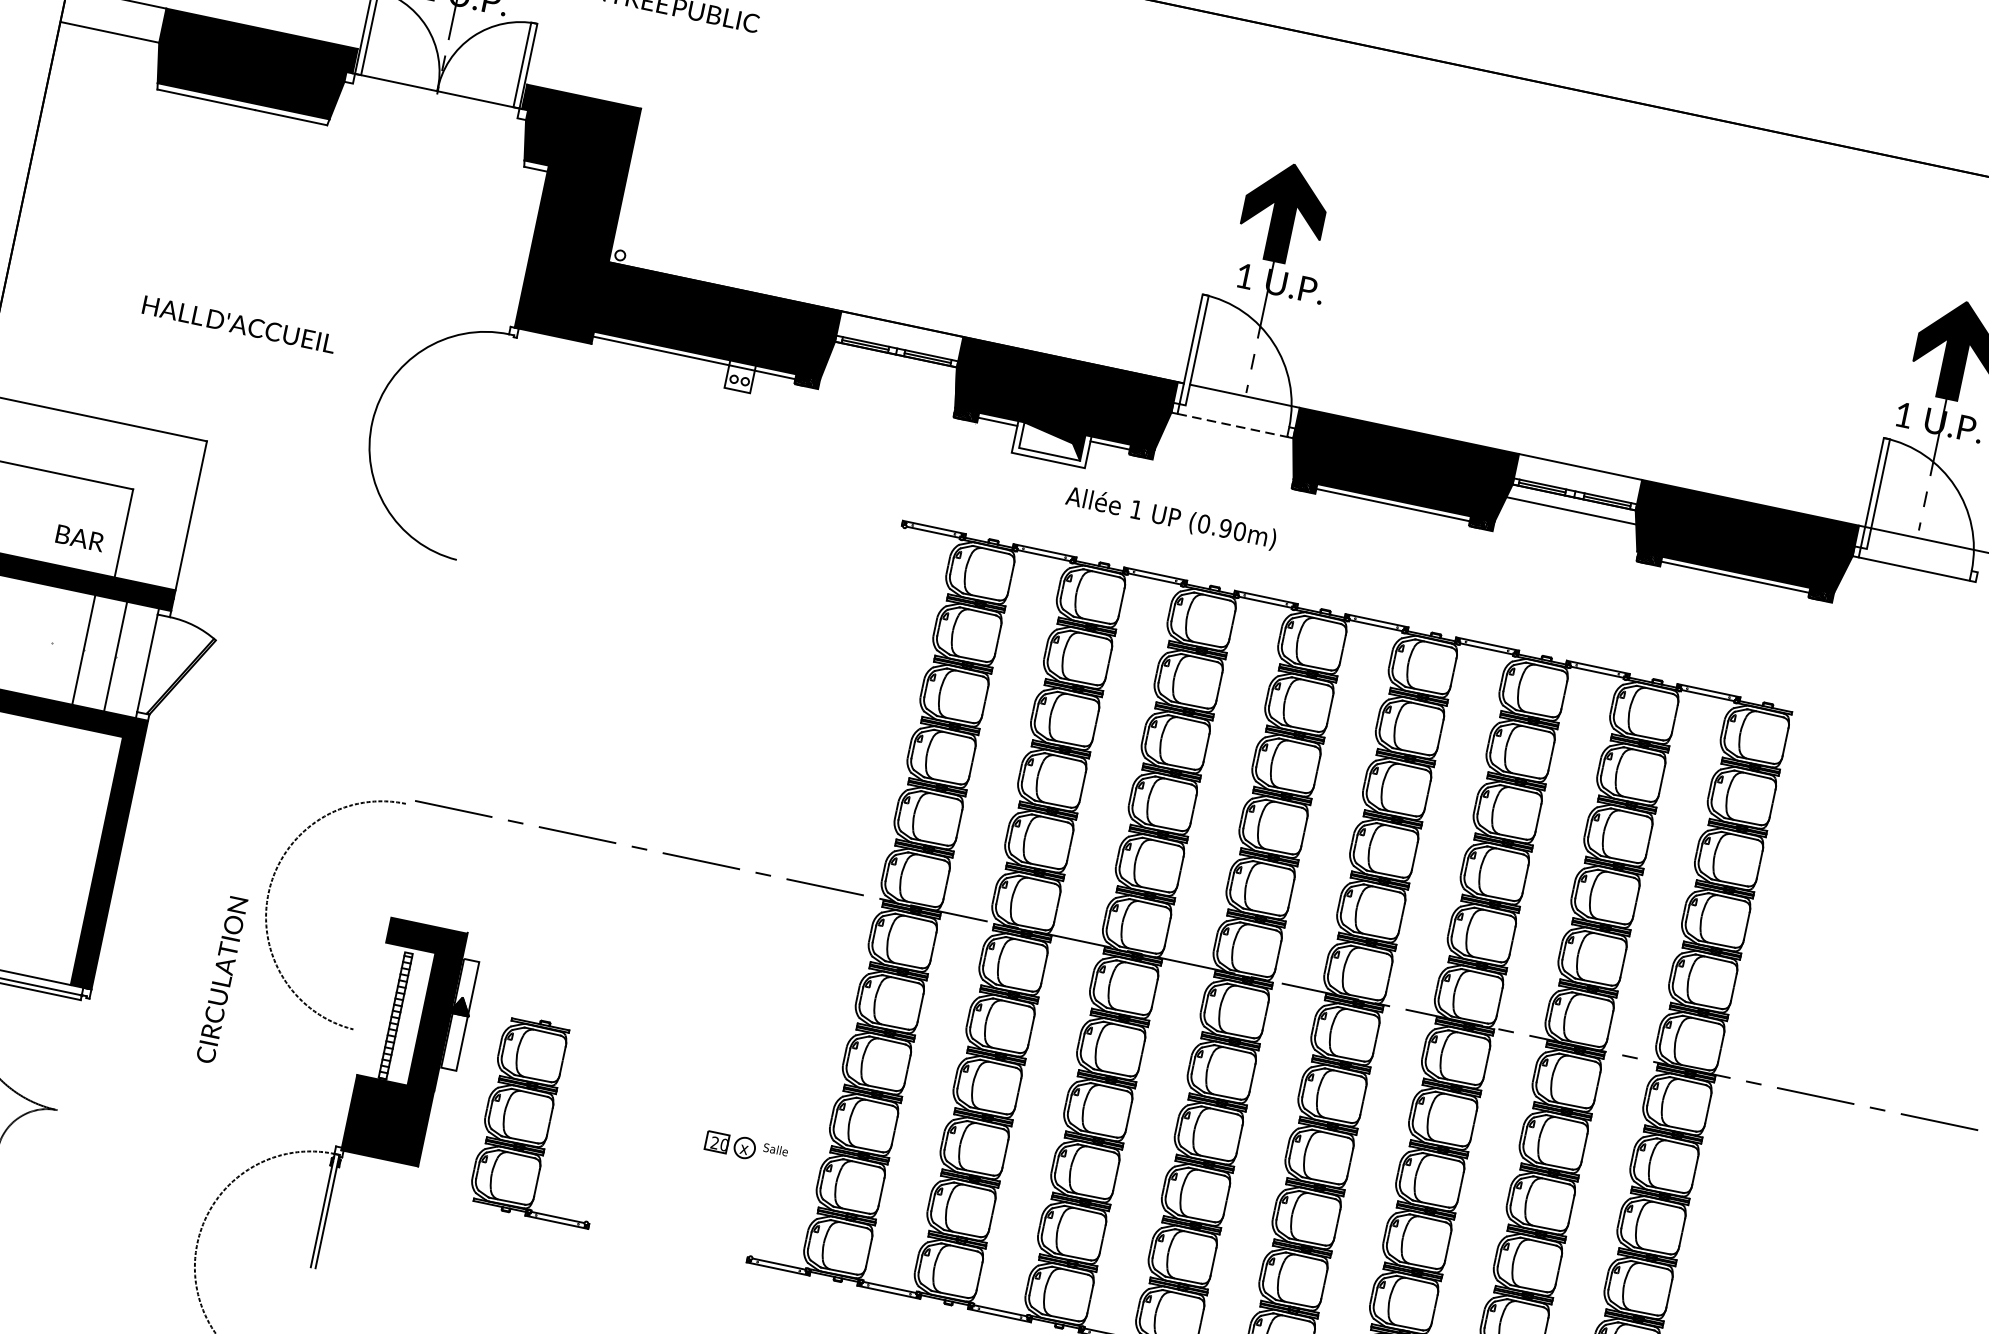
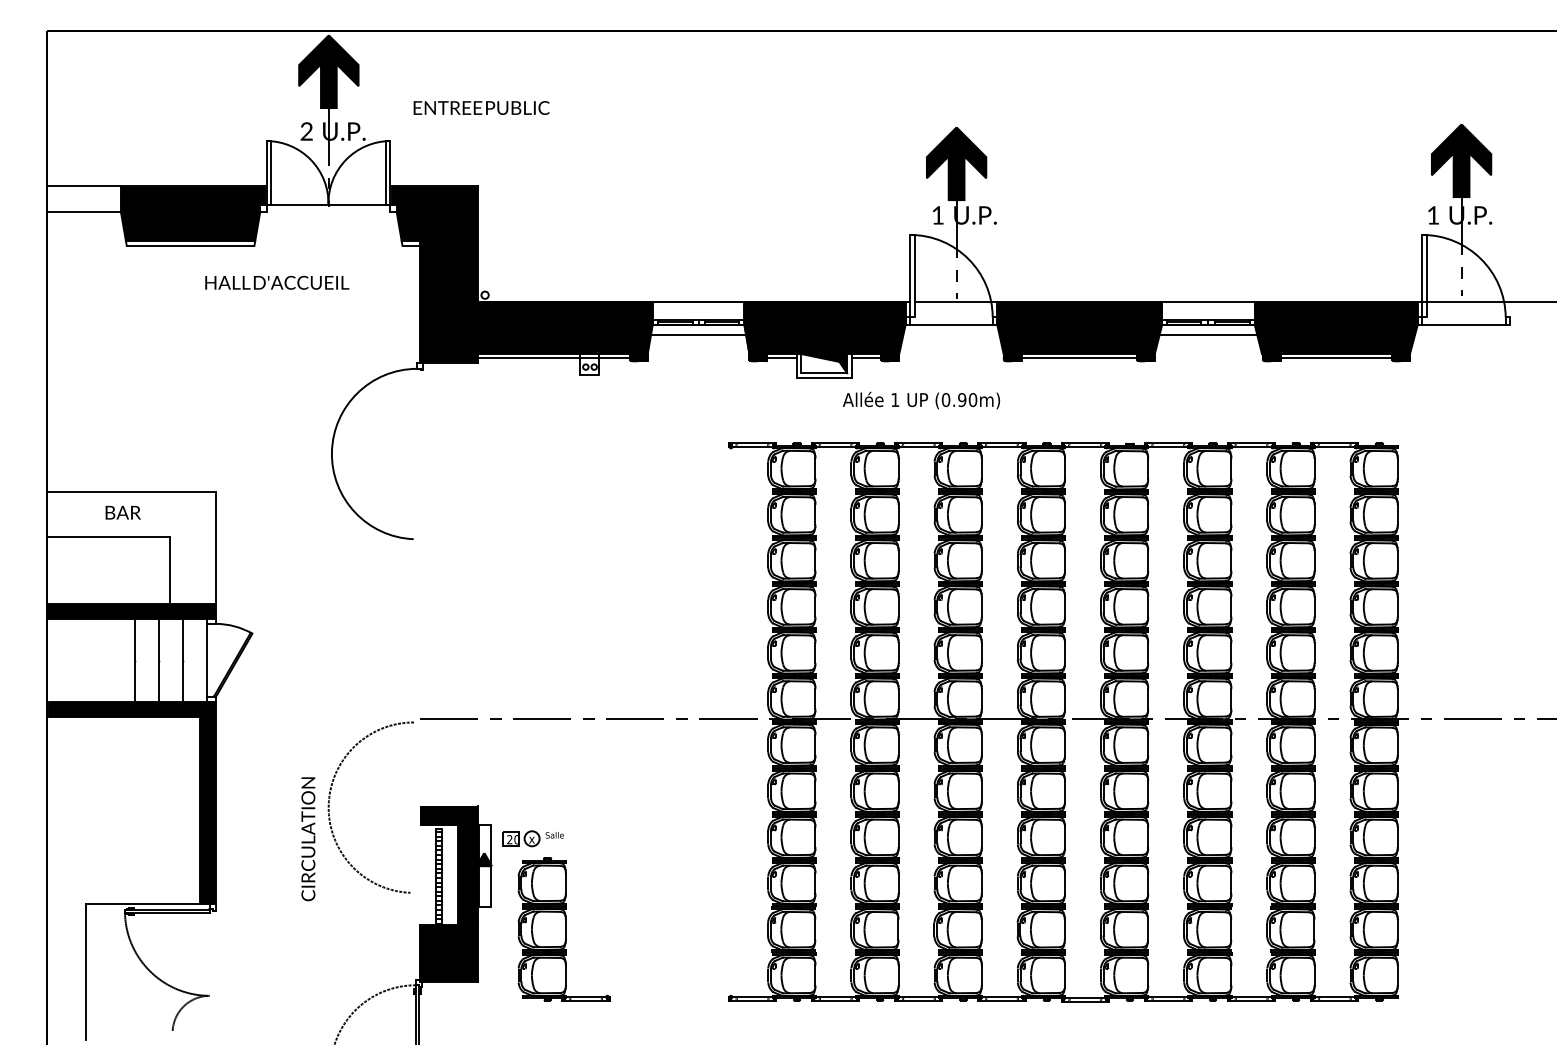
text: (239, 324) -> (277, 282), moved
line: (893, 367) -> (698, 334), added
line: (1232, 425) -> (951, 324), dashed -> solid
text: (79, 537) -> (122, 512), moved
line: (51, 643) -> (134, 660), added
text: (222, 980) -> (308, 839), moved
part: (745, 1147) -> (532, 838), moved

